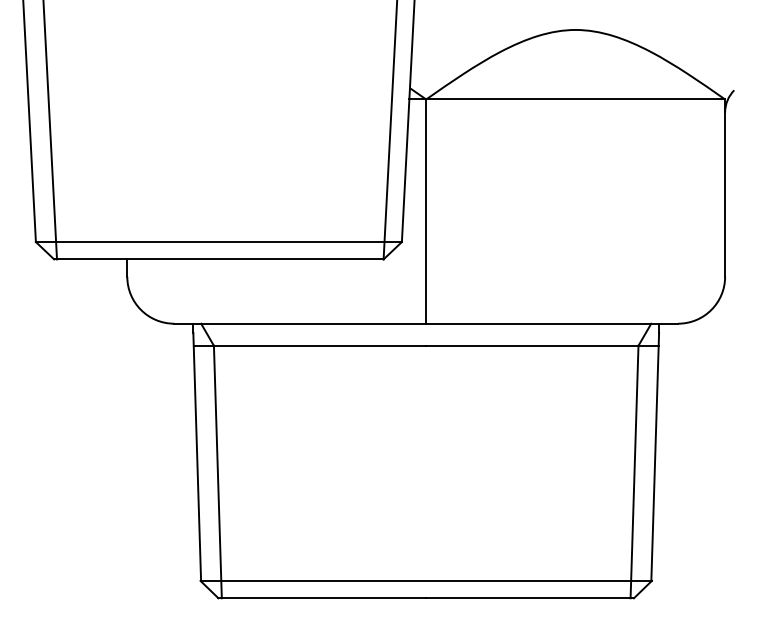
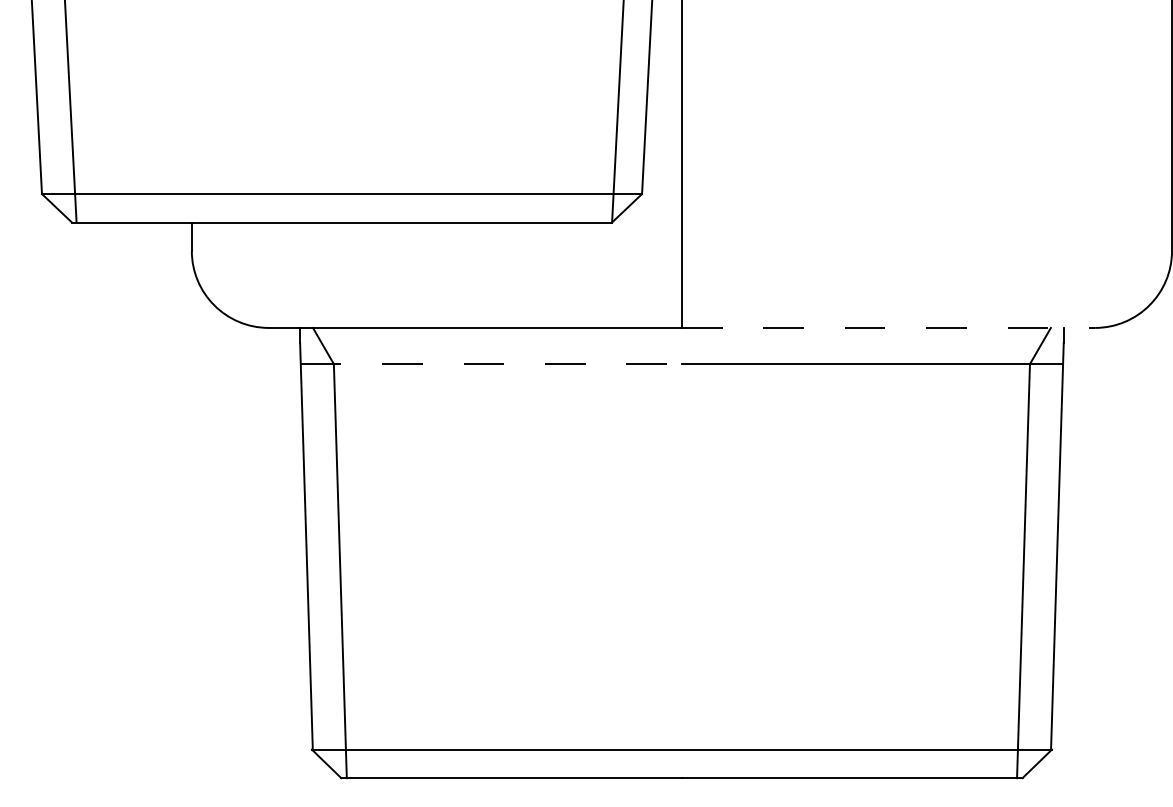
line: (552, 323) -> (888, 327), solid -> dashed
line: (310, 345) -> (492, 363), solid -> dashed

